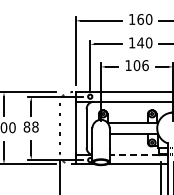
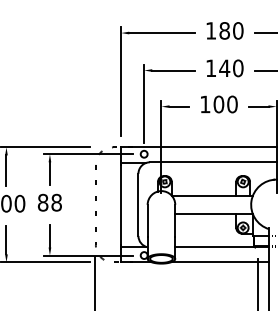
text: (140, 19) -> (224, 30), 160 -> 180
text: (145, 65) -> (232, 104), 106 -> 100
line: (134, 155) -> (214, 248), dashed -> solid

